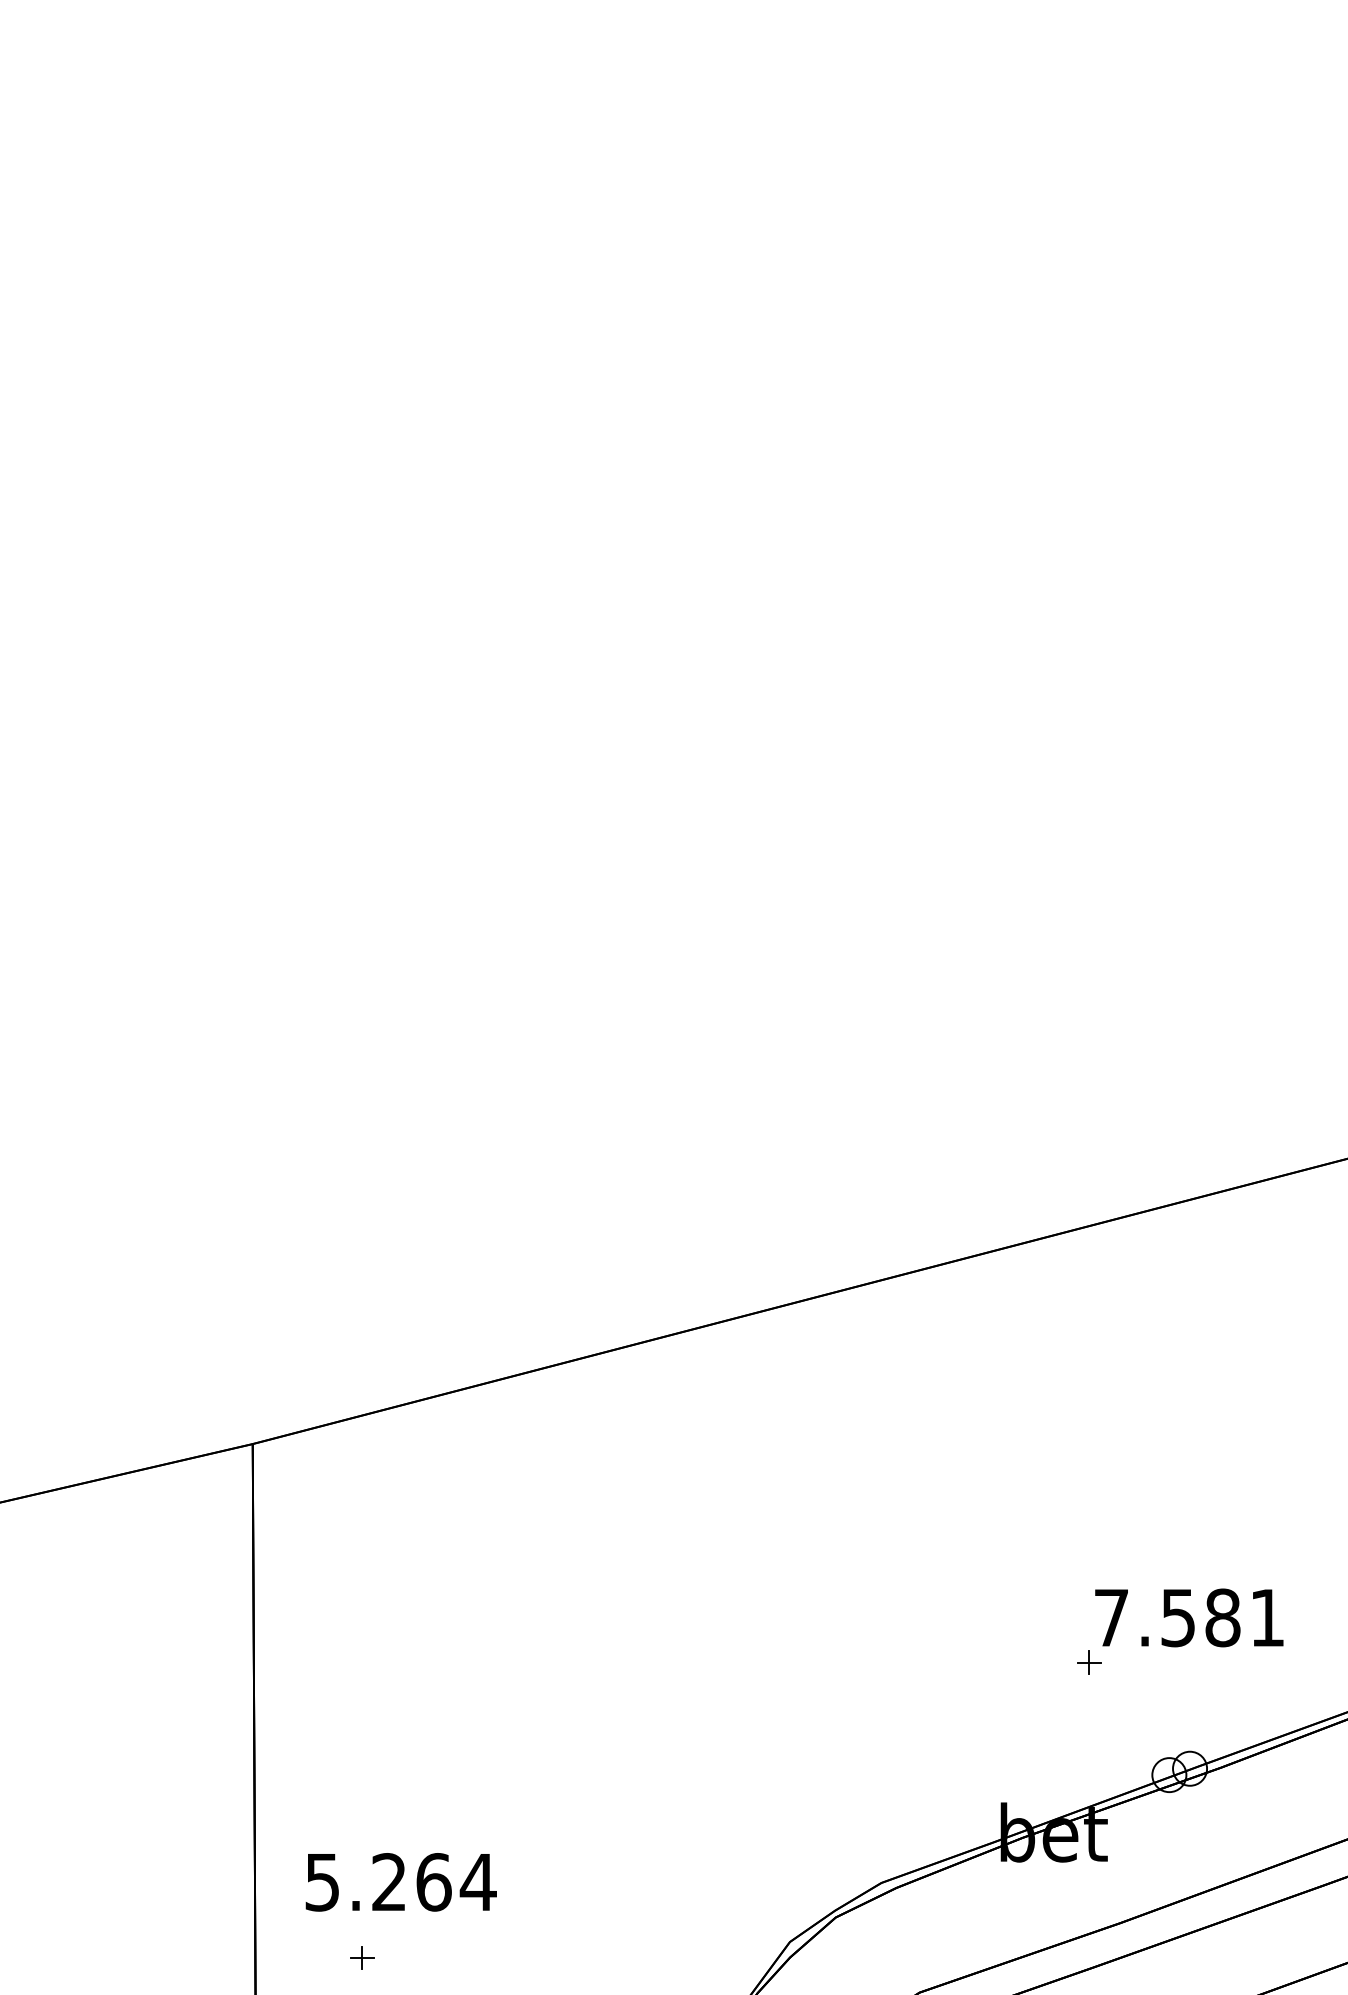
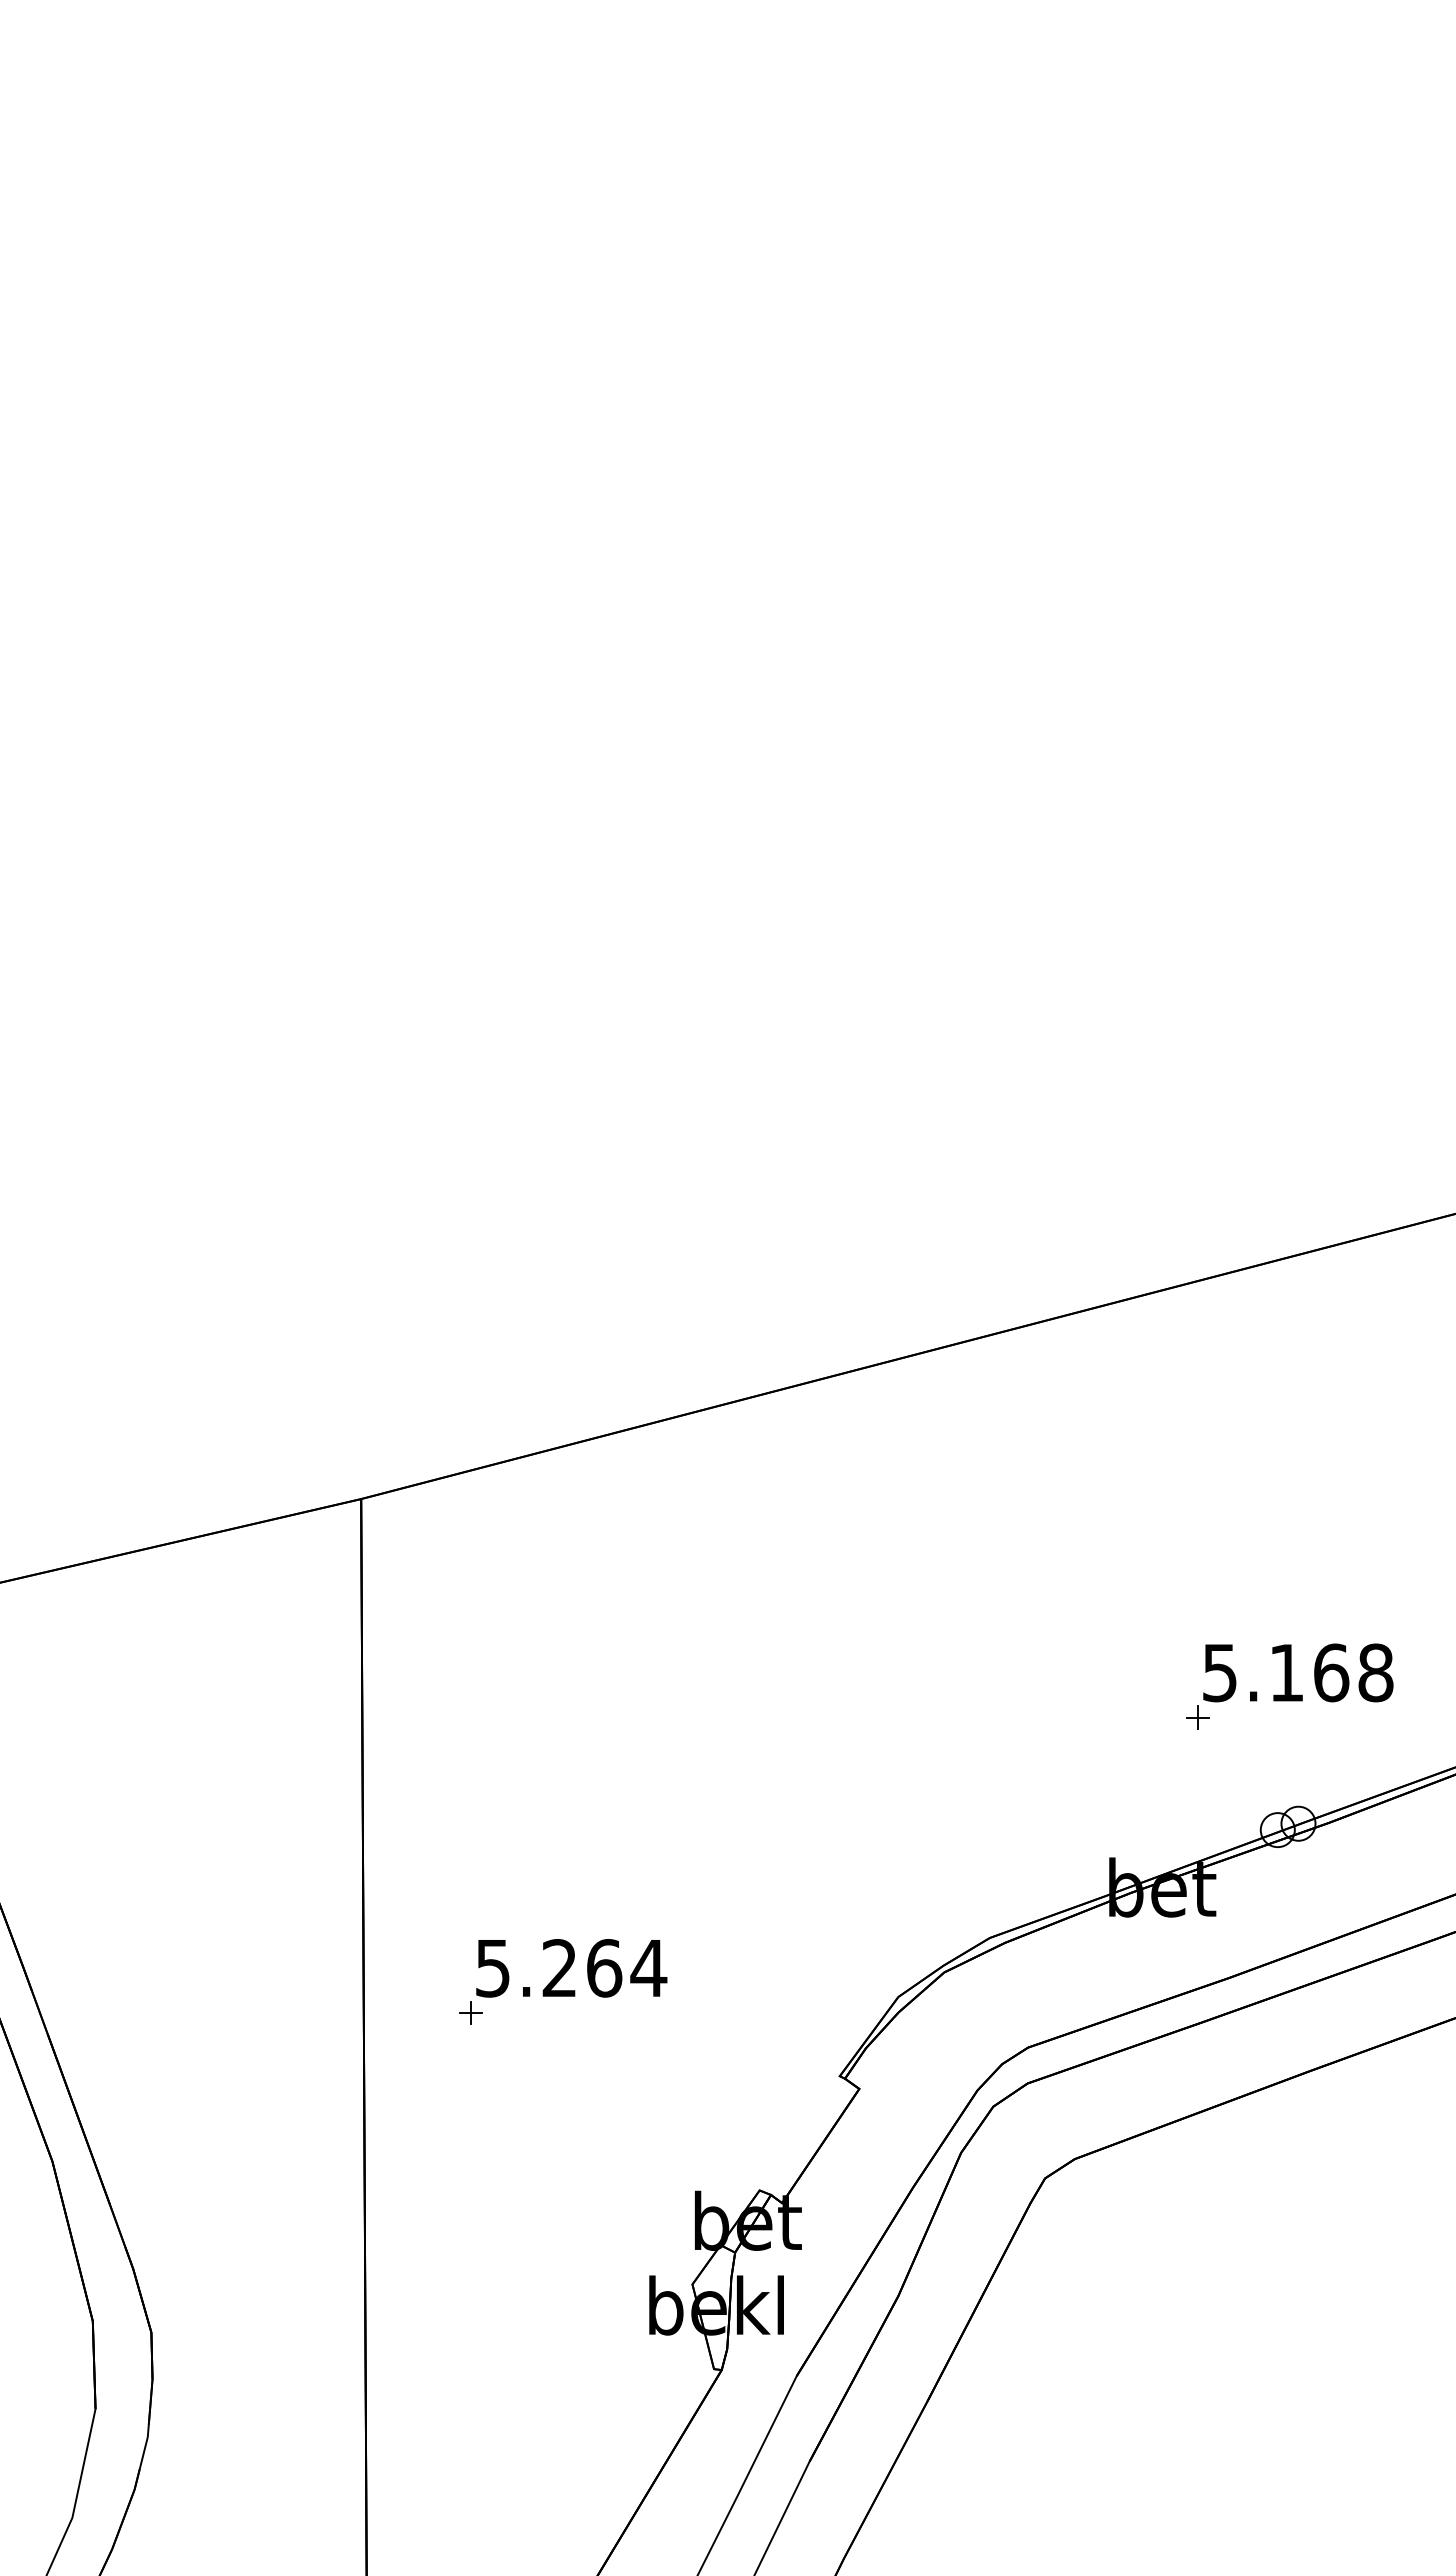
text: (1190, 1617) -> (1298, 1672), 7.581 -> 5.168
text: (401, 1882) -> (571, 1968), moved

